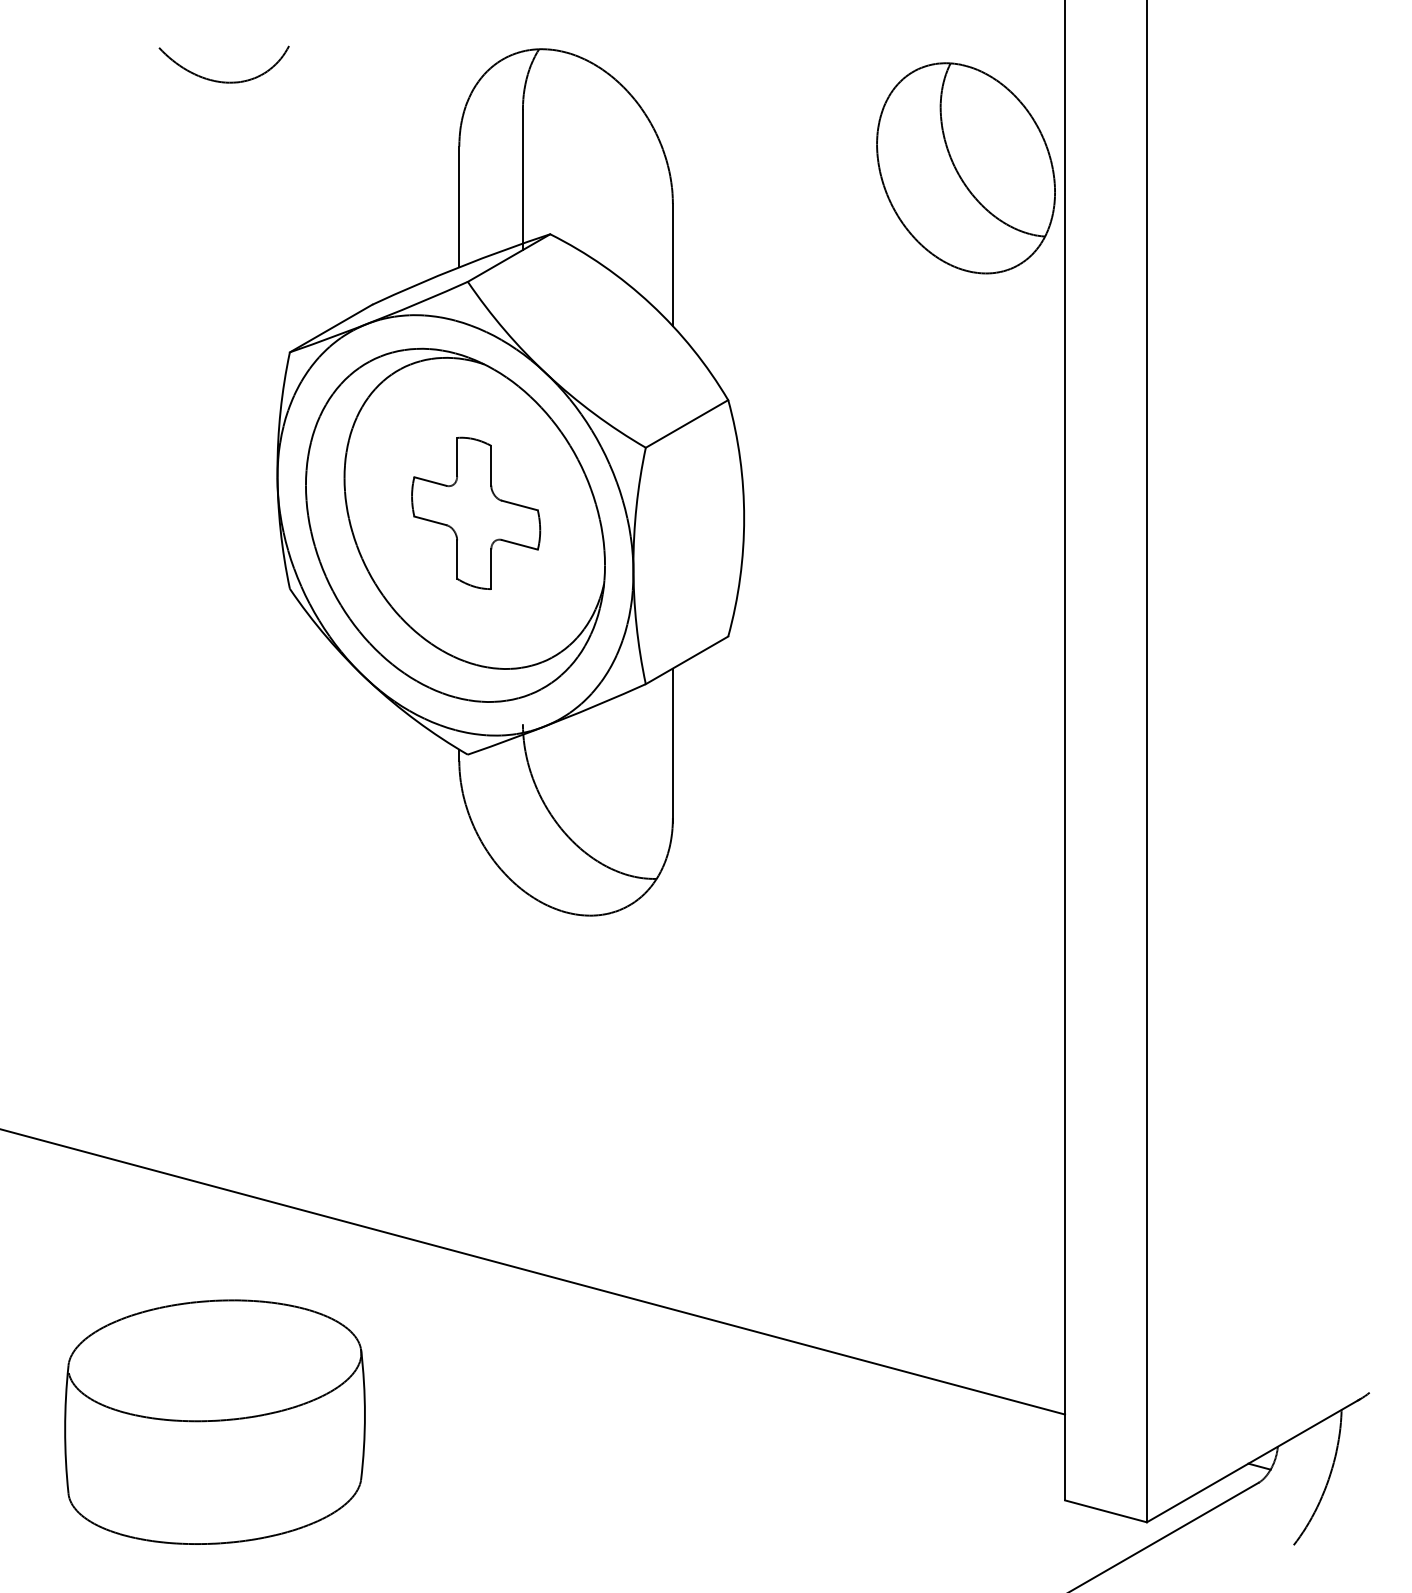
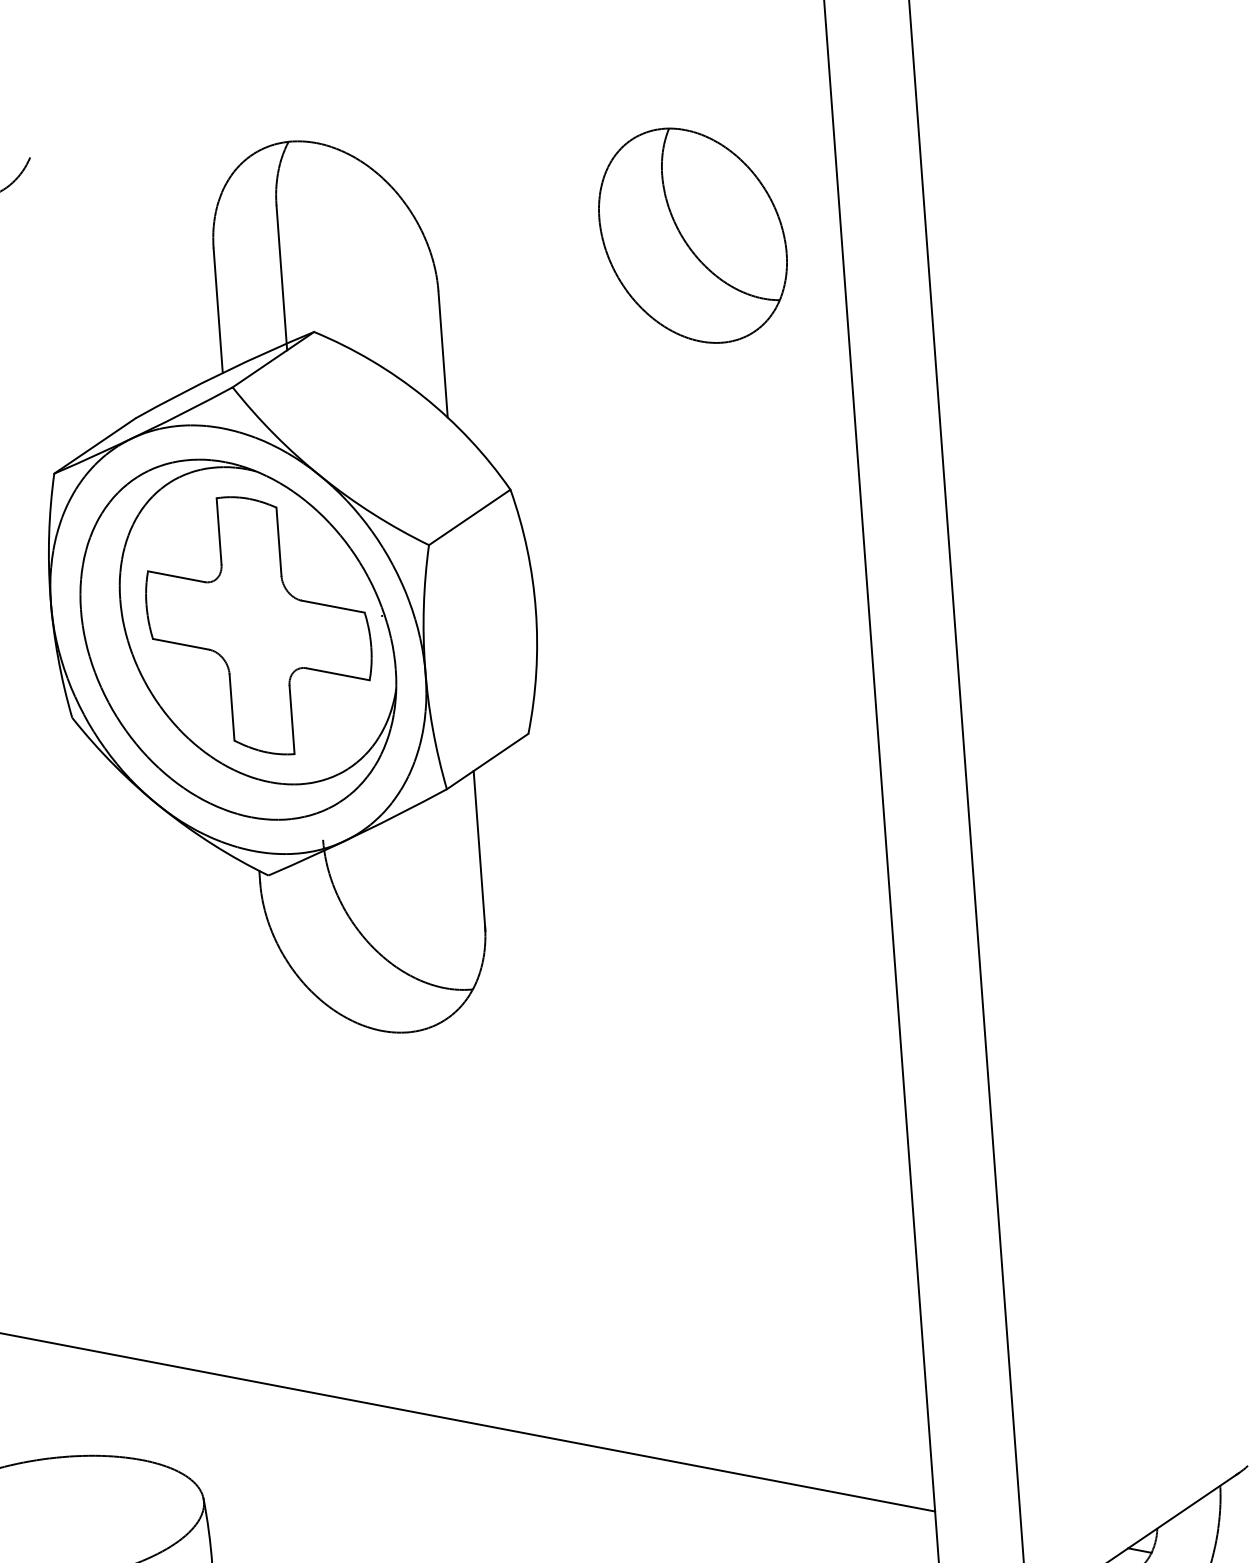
part: (965, 168) -> (692, 235), moved
part: (475, 513) -> (258, 625), size x1.67

